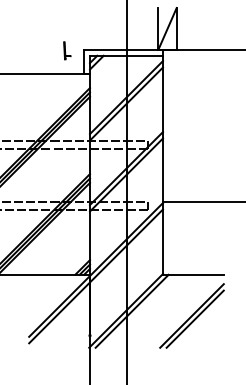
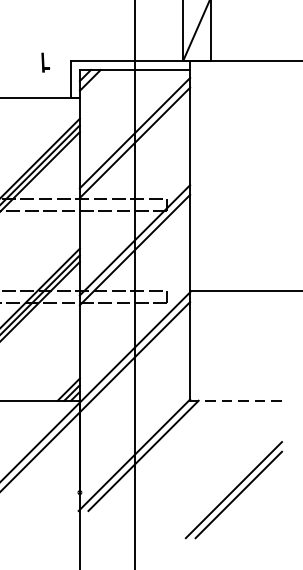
part: (67, 50) -> (45, 62), size x0.7
line: (192, 274) -> (234, 400), solid -> dashed
part: (191, 315) -> (233, 489), moved

